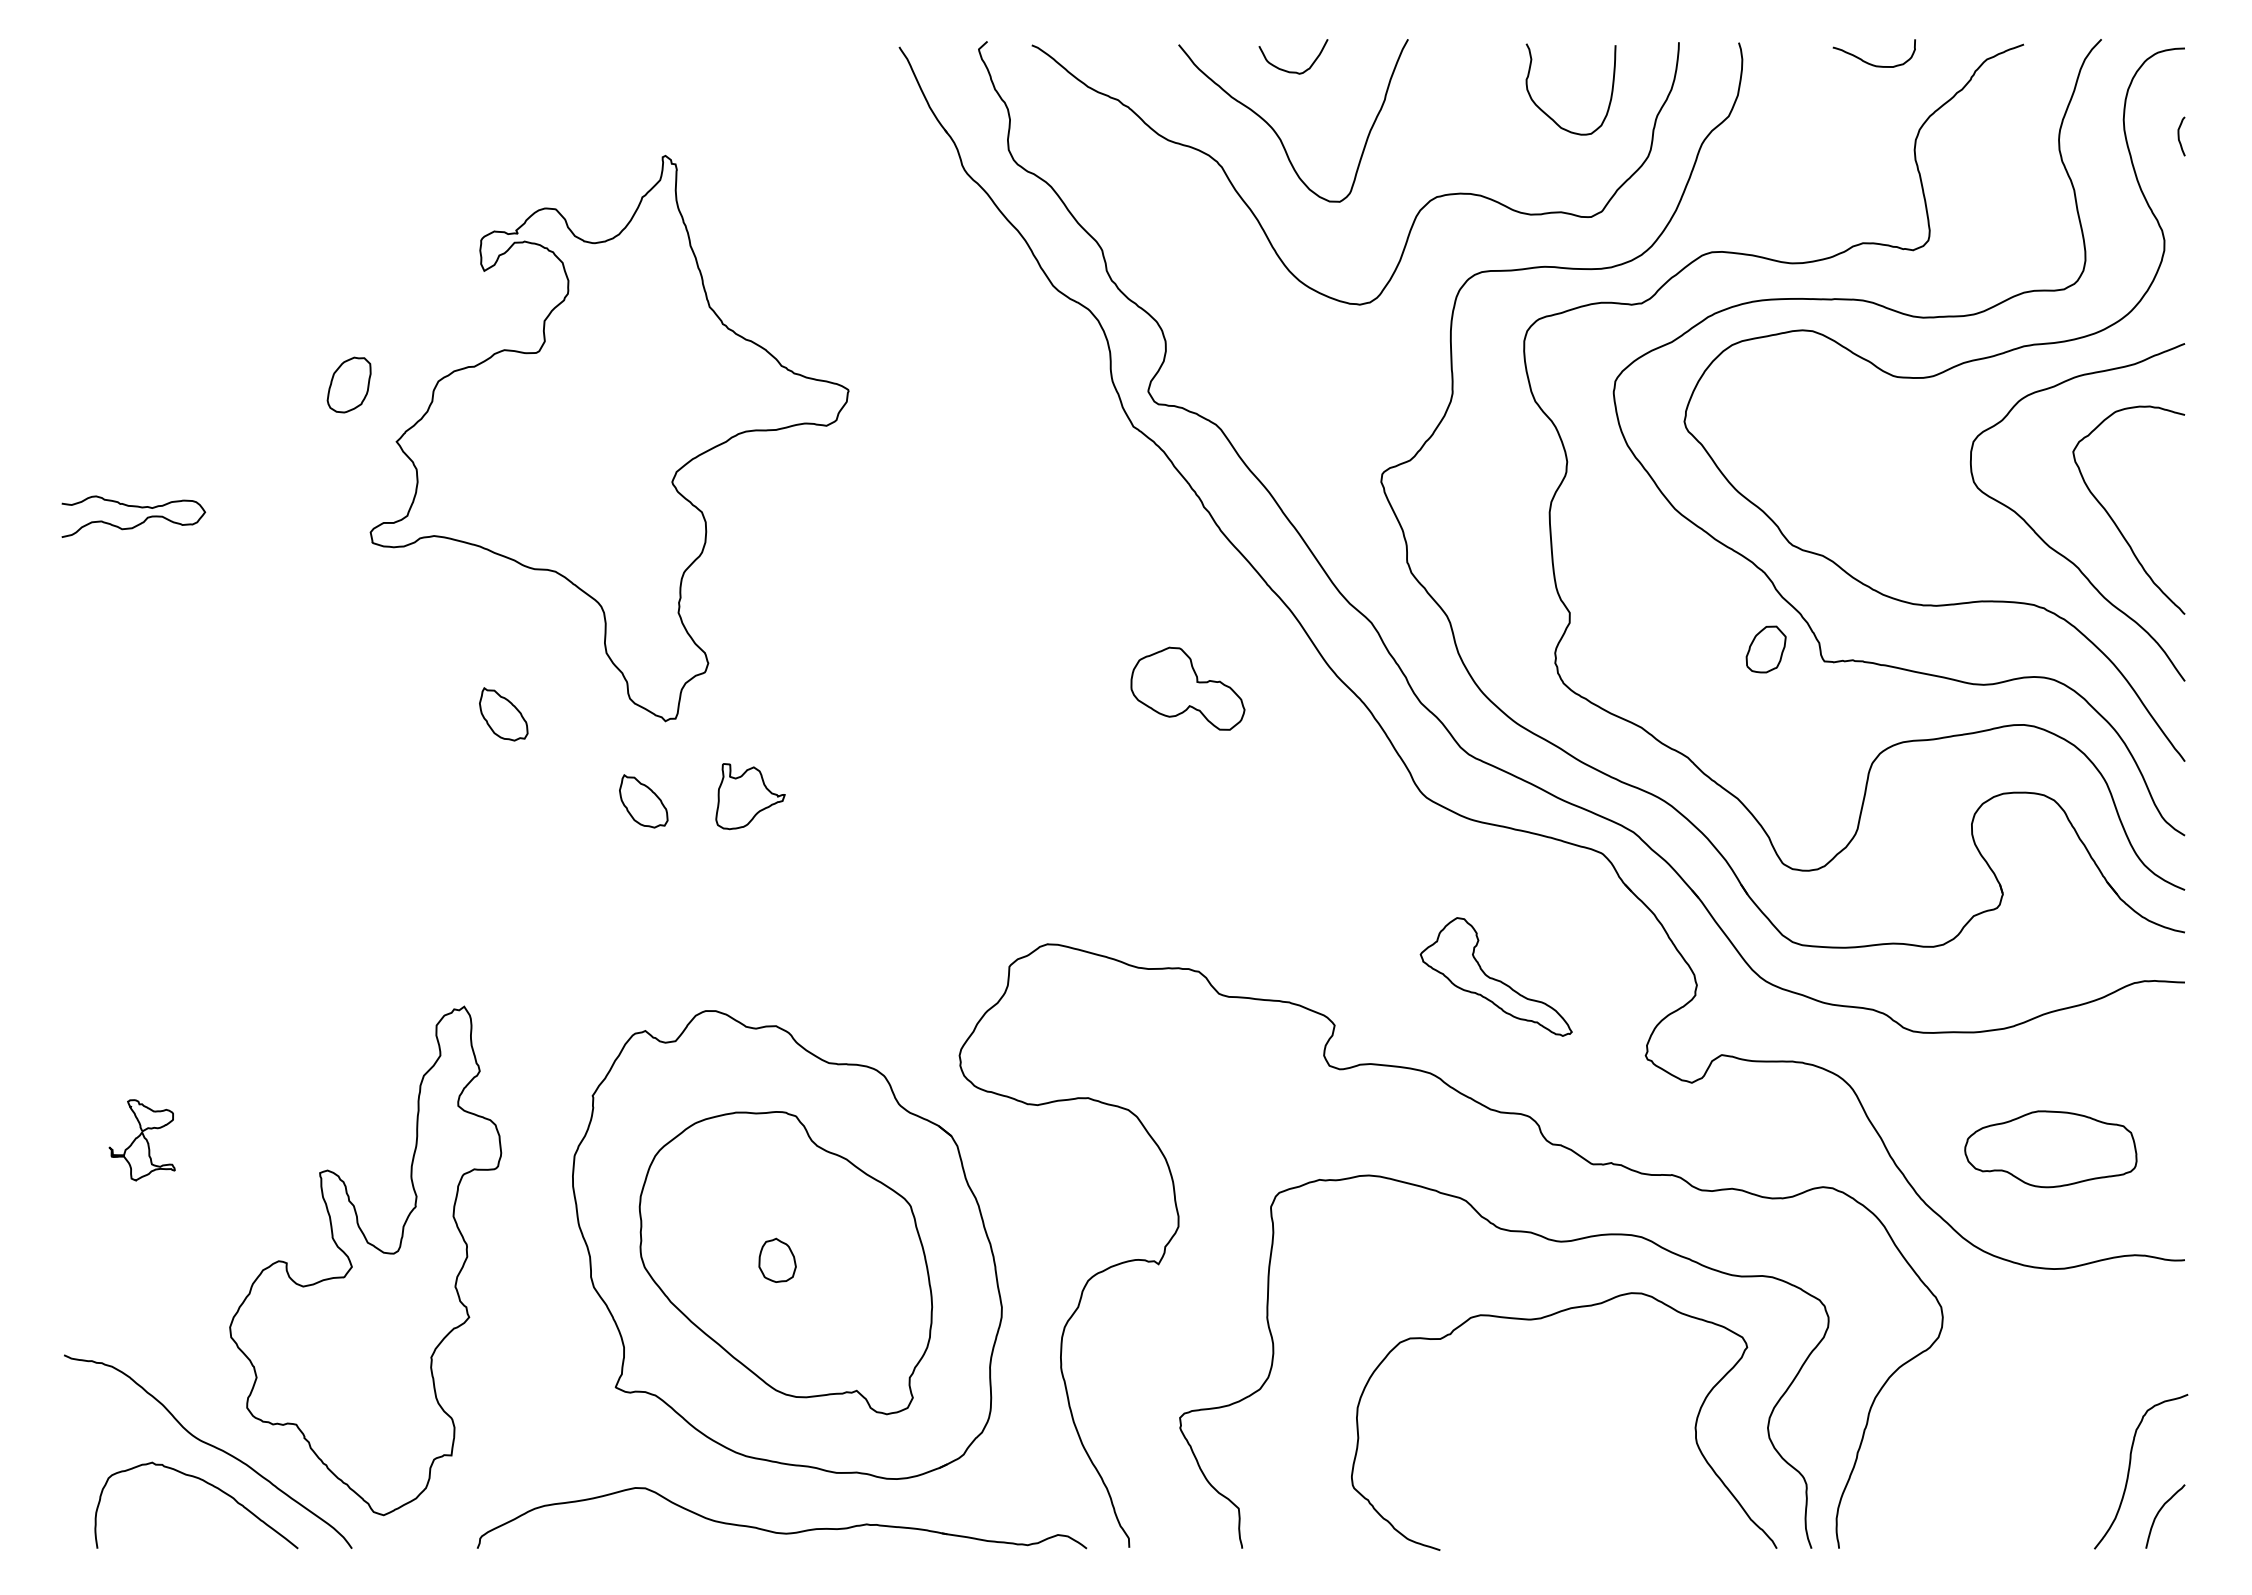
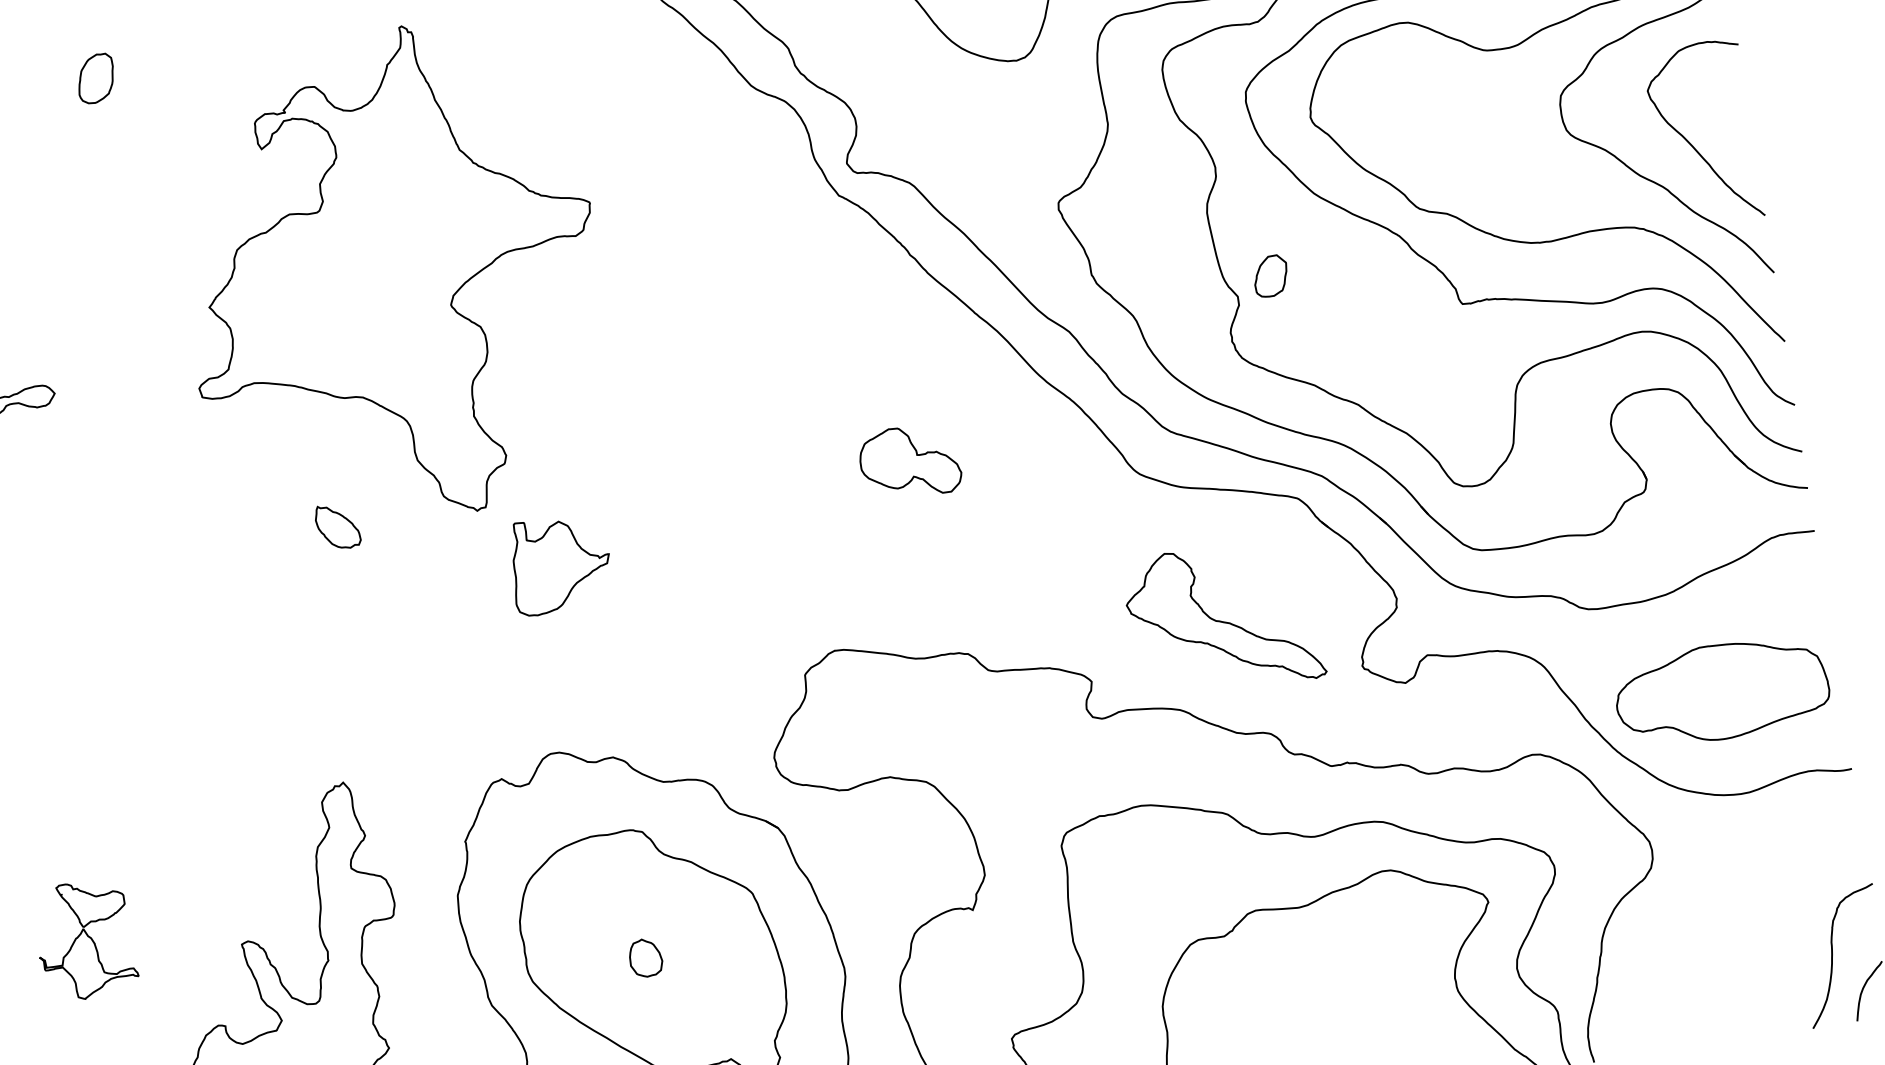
part: (348, 384) -> (95, 78), moved
part: (1765, 649) -> (1270, 276), moved
part: (1187, 688) -> (909, 461), moved
part: (750, 796) -> (560, 563), size x1.67
part: (643, 801) -> (469, 582), removed
part: (1496, 976) -> (1223, 618), size x1.43
part: (141, 1140) -> (84, 940), size x1.67
part: (2050, 1149) -> (1721, 692), size x1.43

